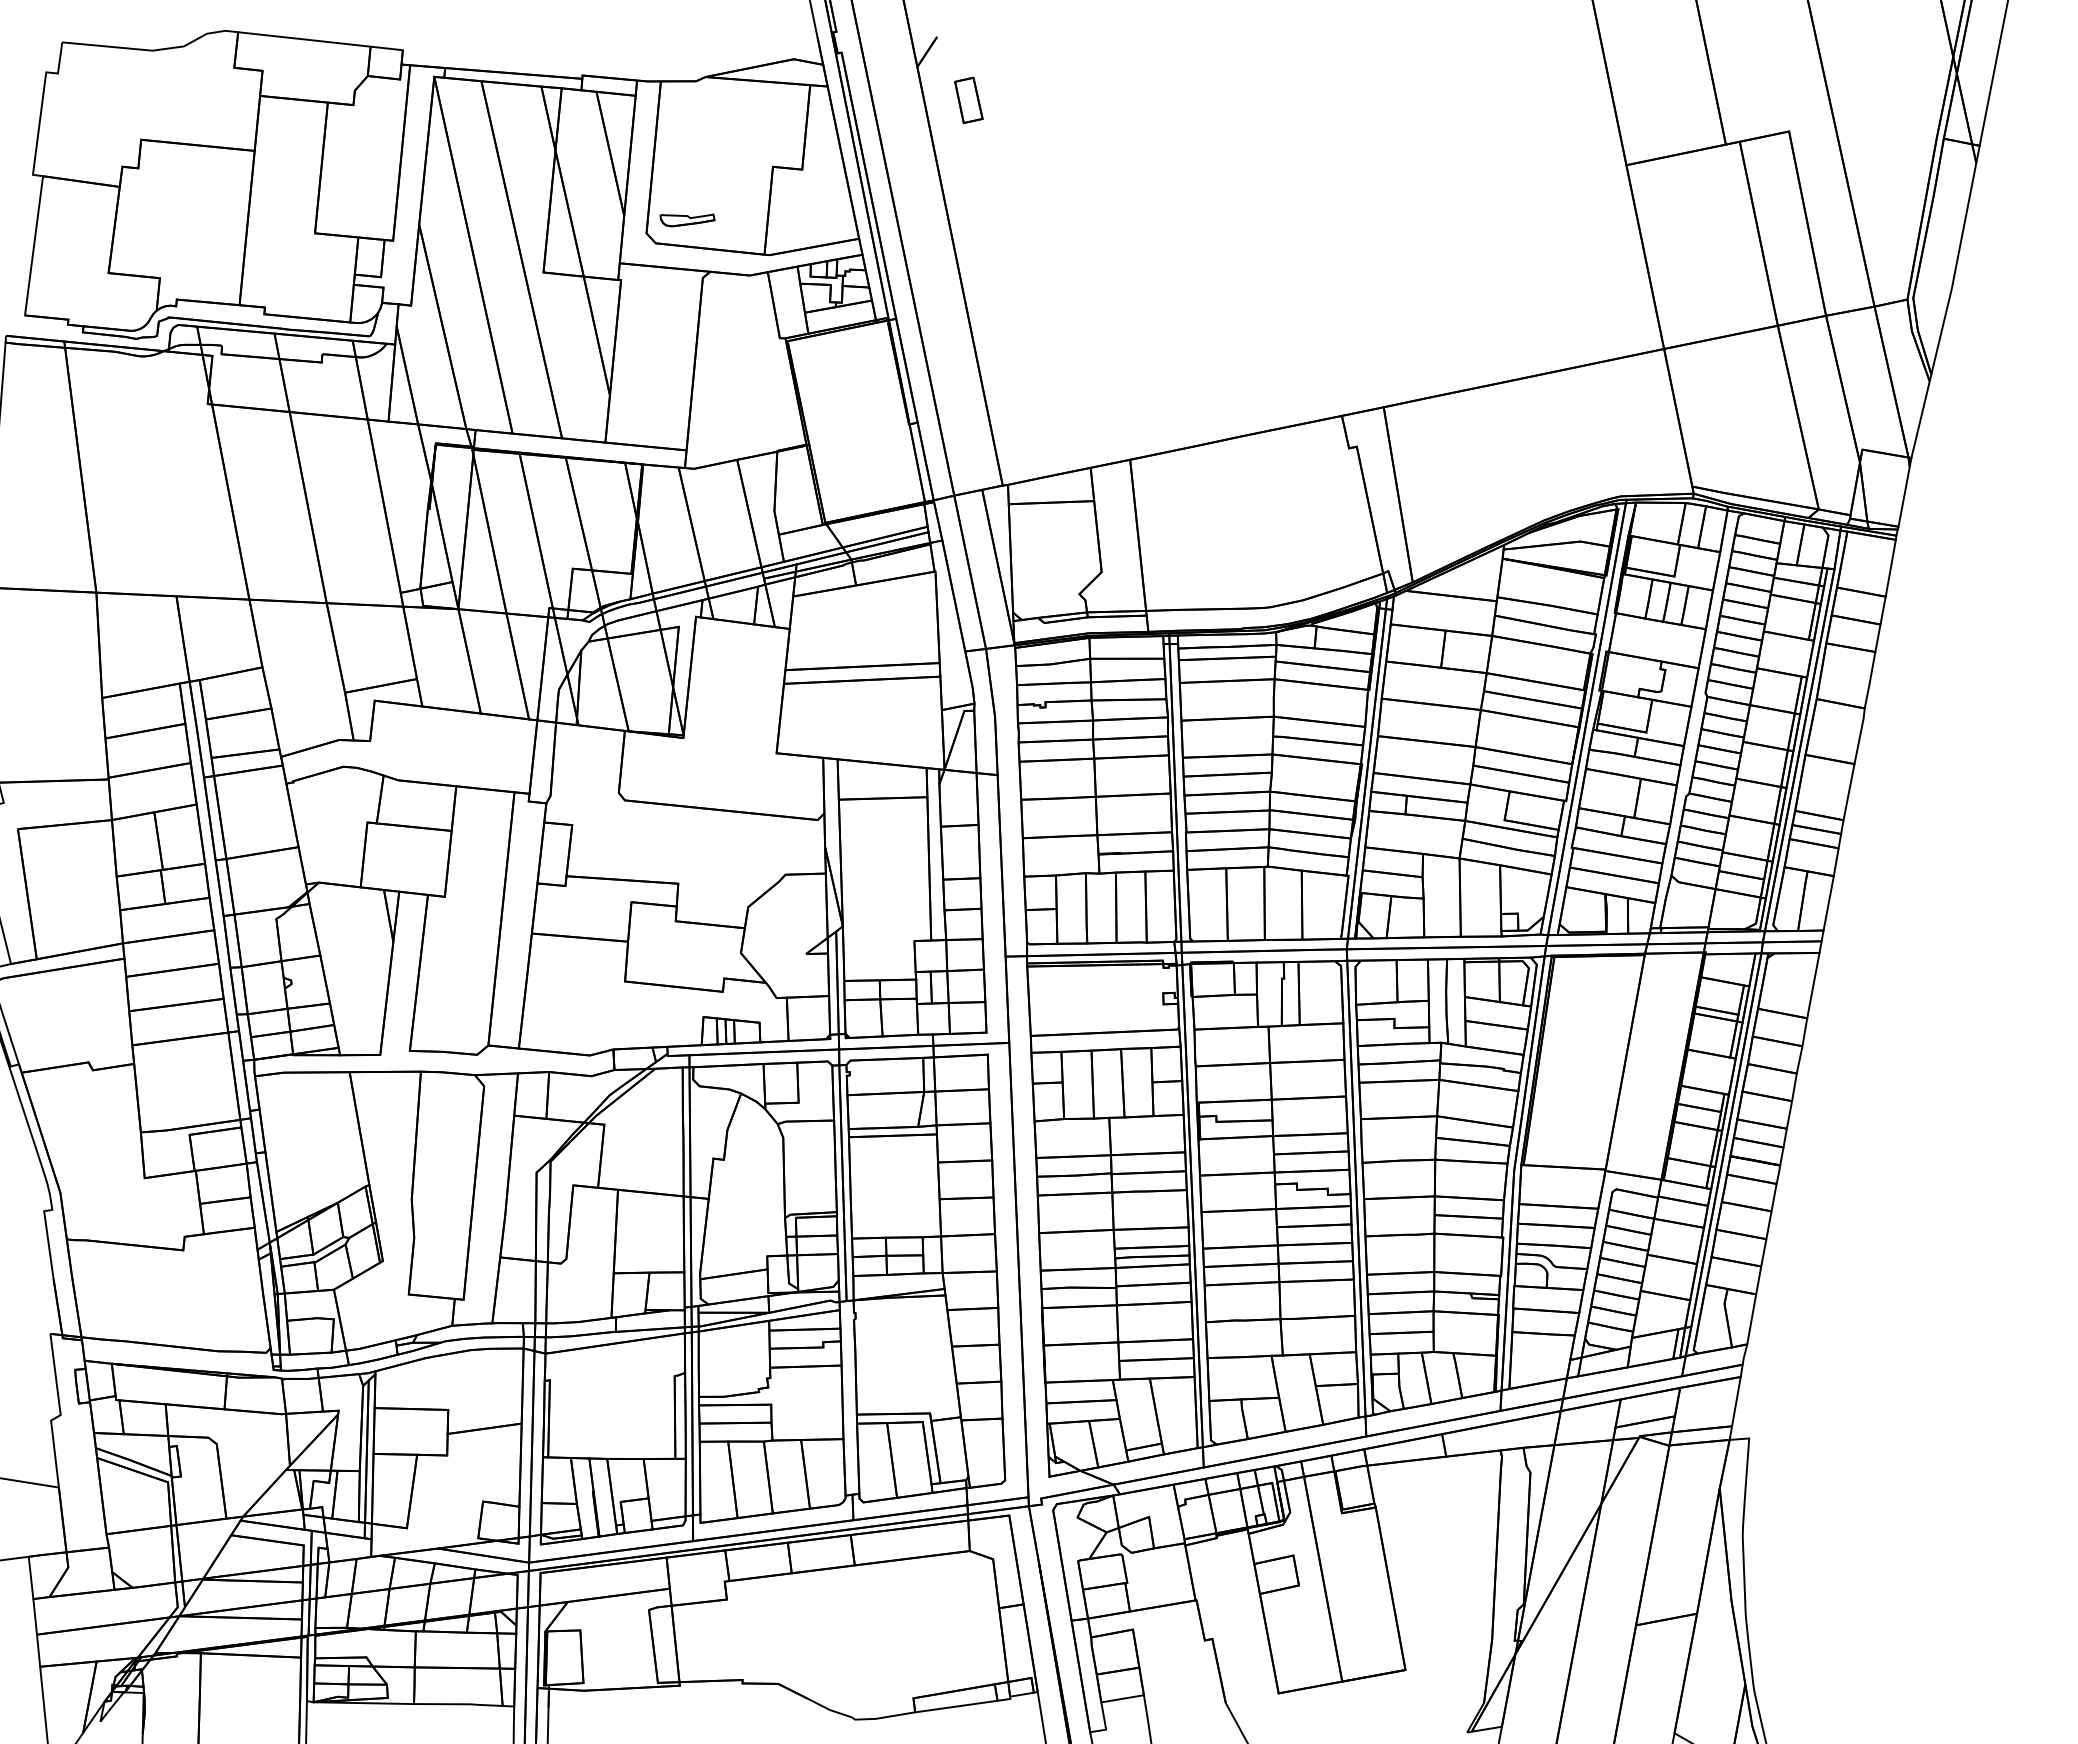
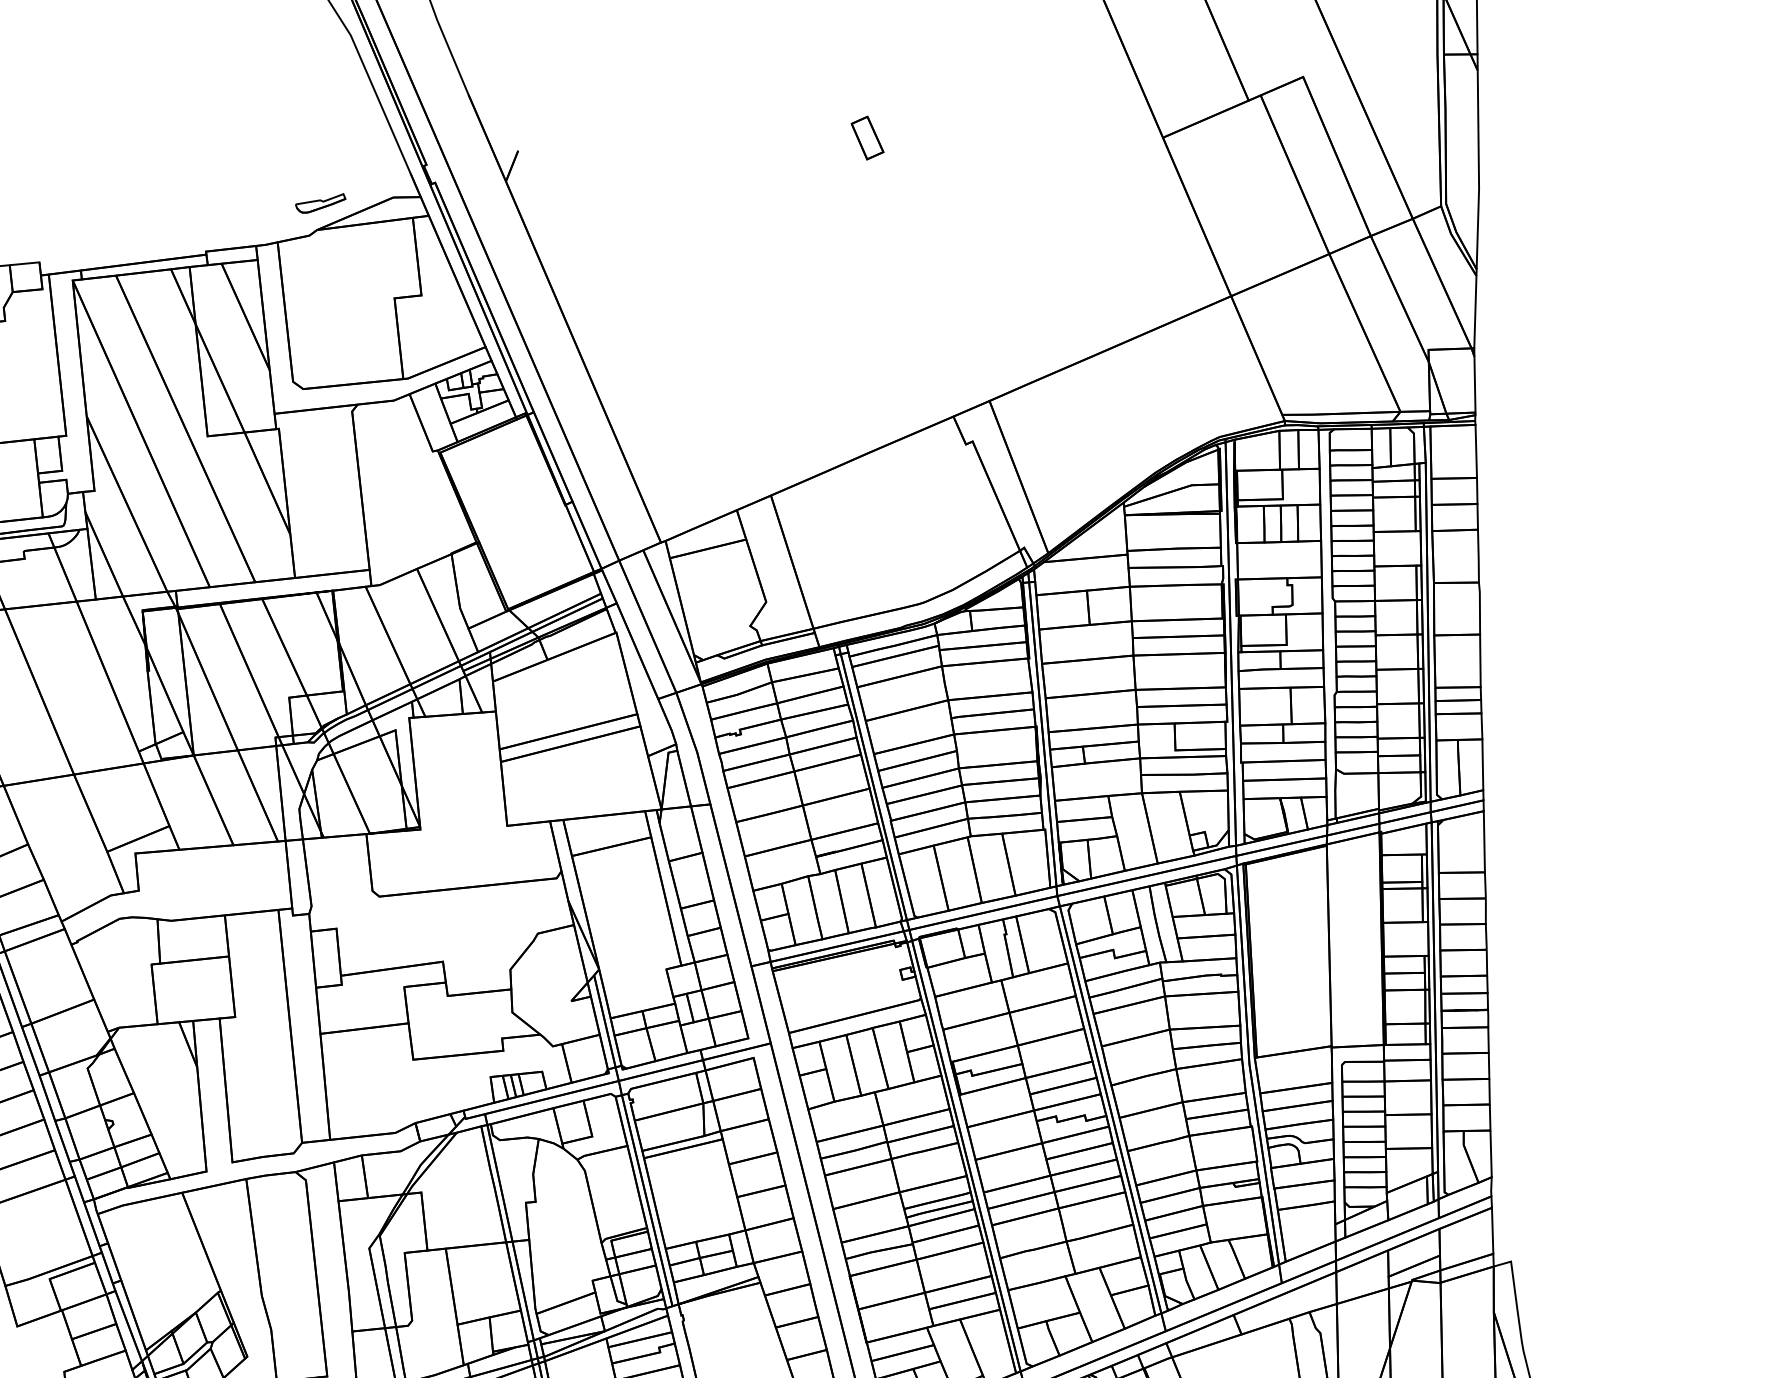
part: (968, 100) -> (867, 138), moved
part: (687, 220) -> (321, 204), moved

